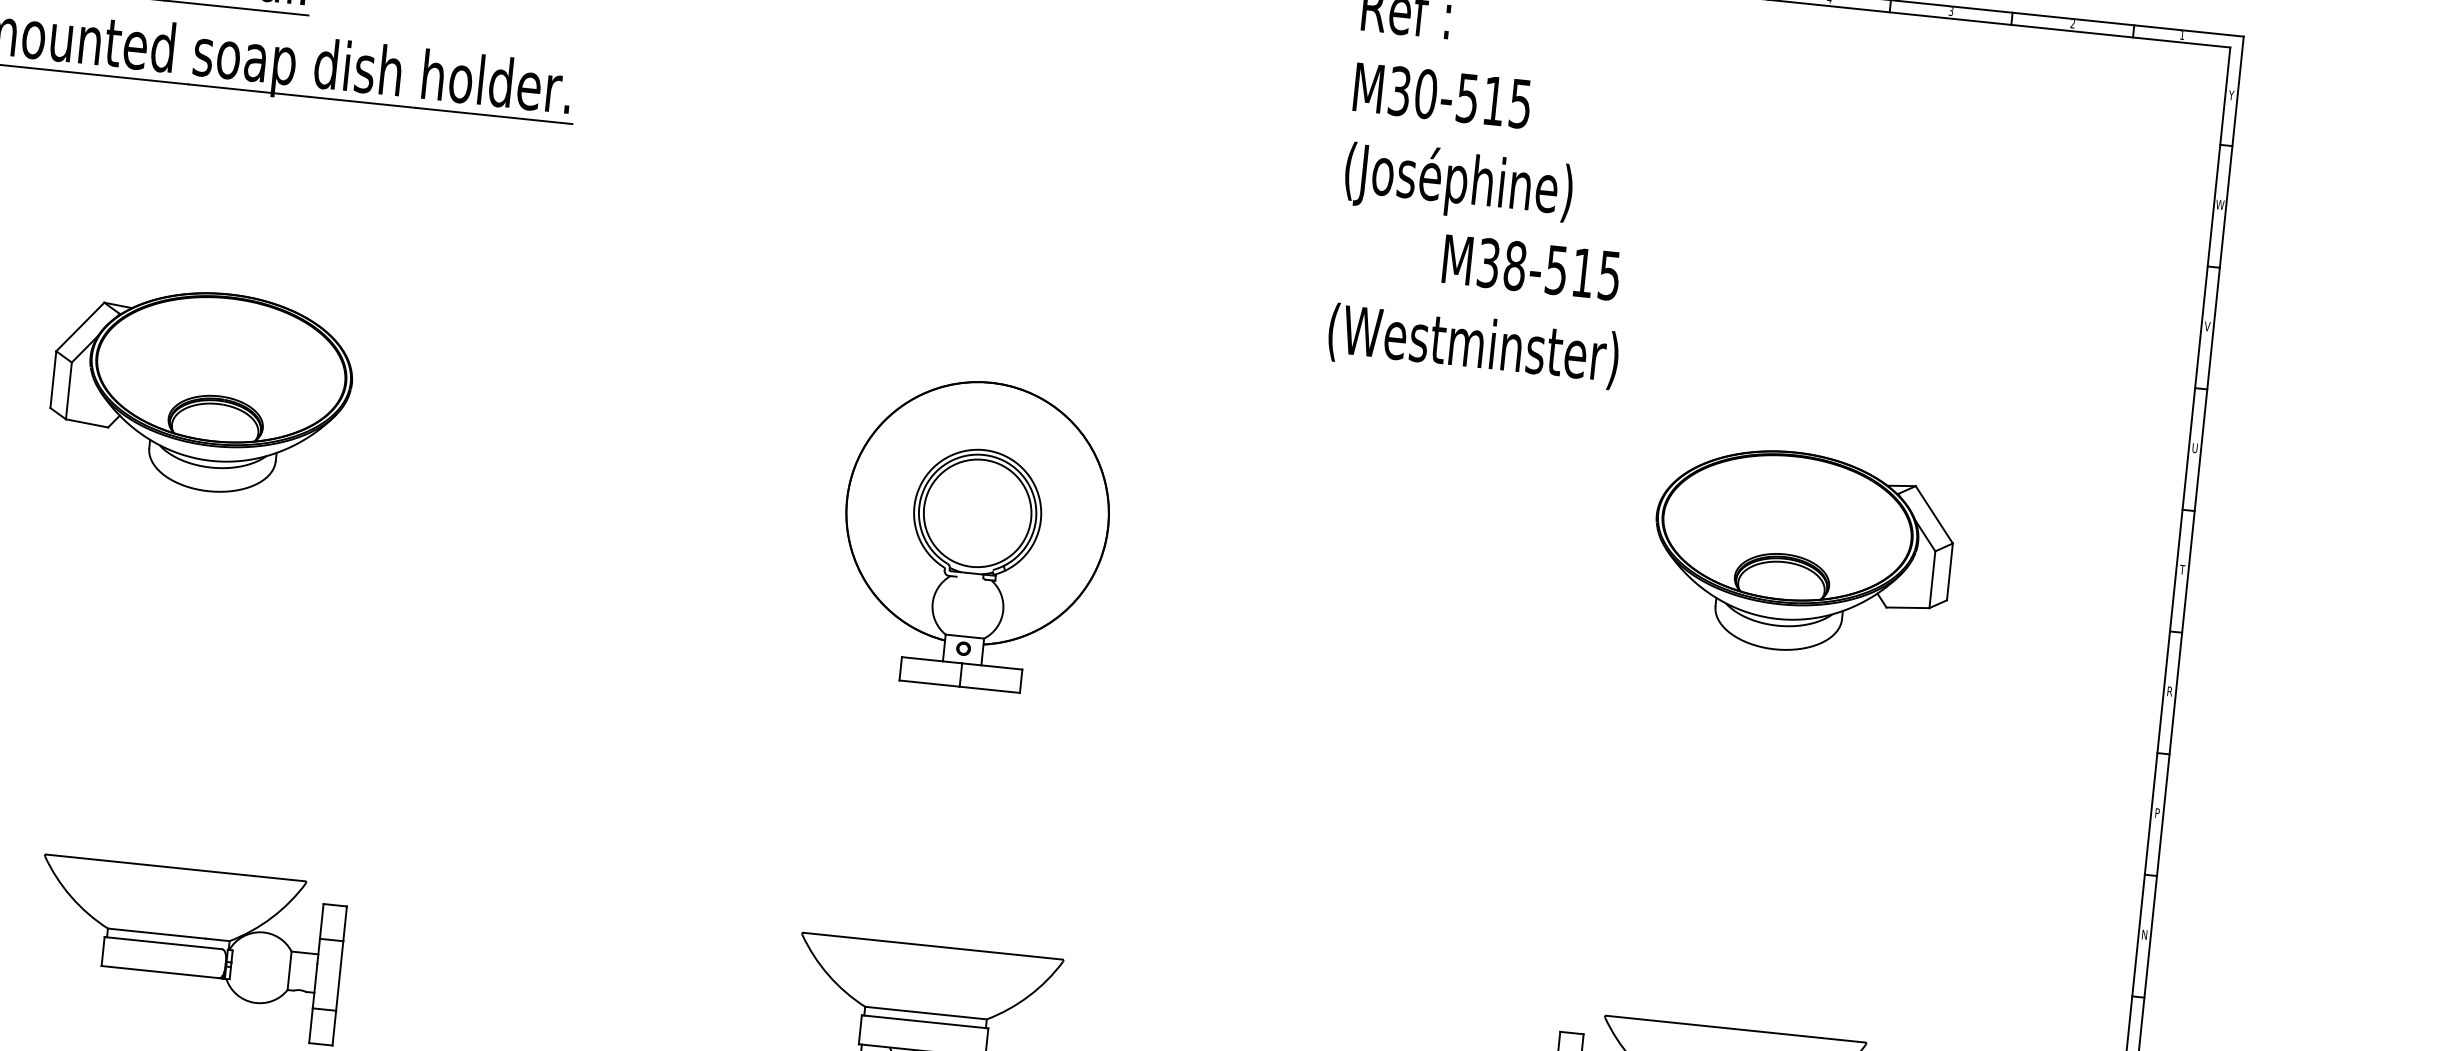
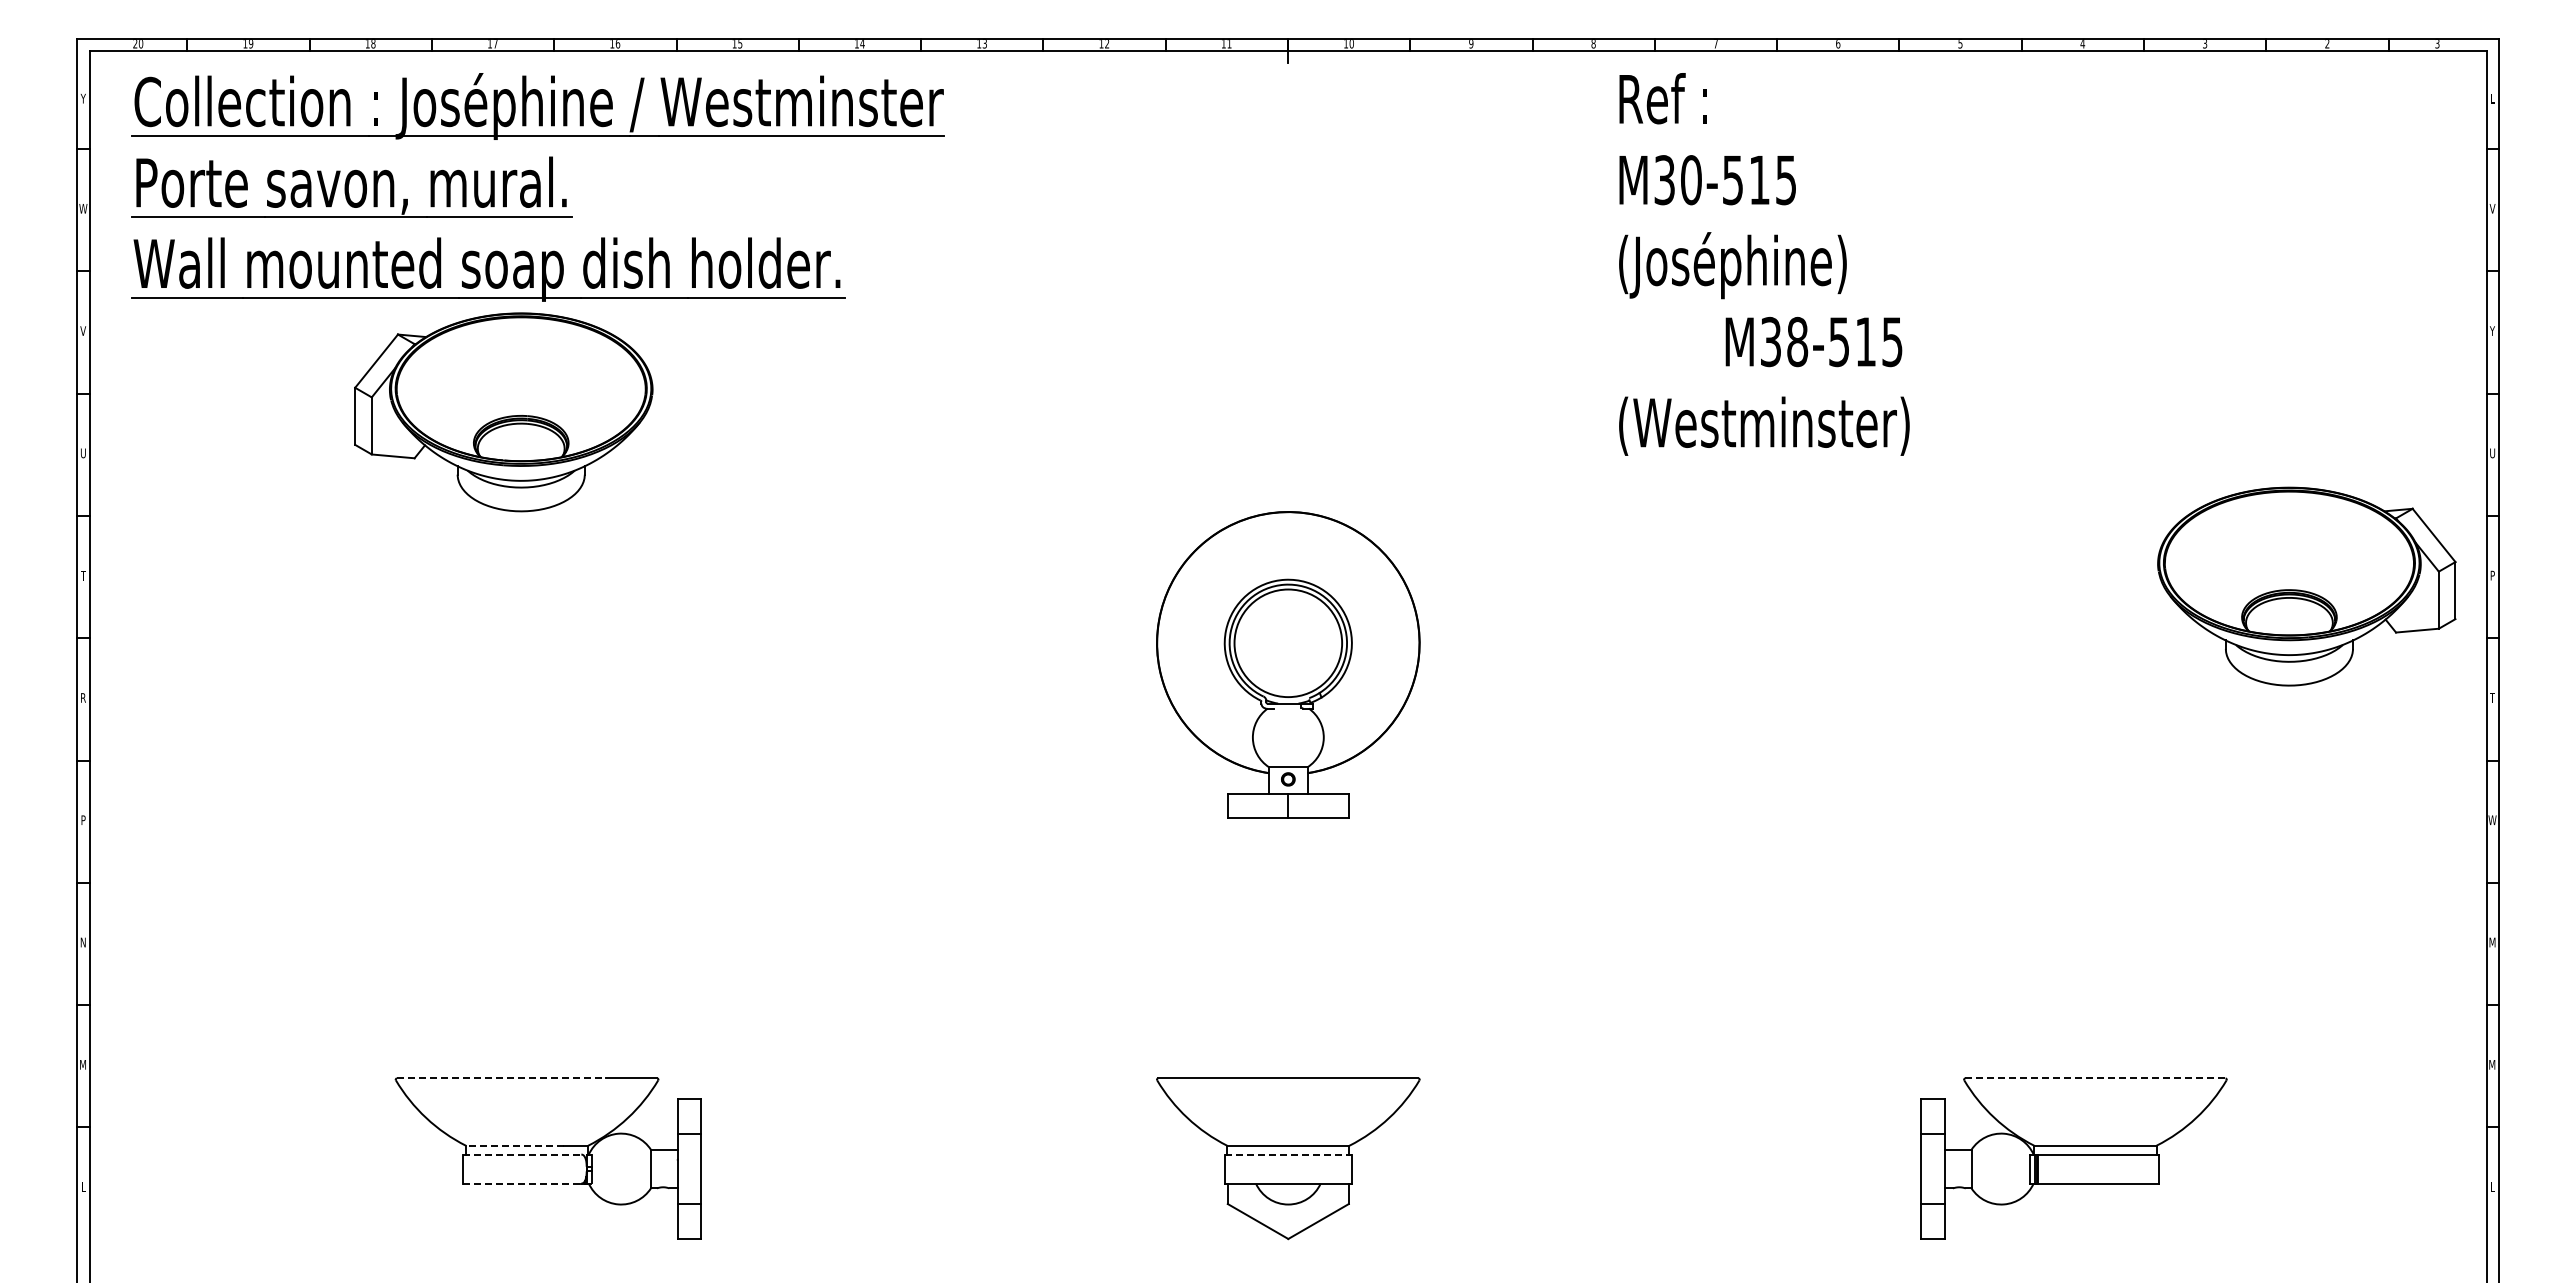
text: (2182, 35) -> (2437, 44), 1 -> 3
text: (2231, 95) -> (2492, 98), Y -> L
text: (2220, 204) -> (2492, 208), W -> V
text: (2207, 325) -> (2492, 330), V -> Y
part: (201, 391) -> (503, 412), moved
part: (1802, 552) -> (2306, 586), moved
text: (2182, 569) -> (2492, 575), T -> P
text: (2169, 691) -> (2492, 697), R -> T
text: (2157, 813) -> (2492, 820), P -> W
line: (150, 865) -> (501, 1078), solid -> dashed
line: (156, 933) -> (514, 1145), solid -> dashed
text: (2144, 934) -> (2492, 942), N -> M
line: (163, 943) -> (522, 1154), solid -> dashed
line: (160, 971) -> (522, 1183), solid -> dashed
line: (925, 1021) -> (1288, 1154), solid -> dashed
line: (1735, 1029) -> (2095, 1078), solid -> dashed

